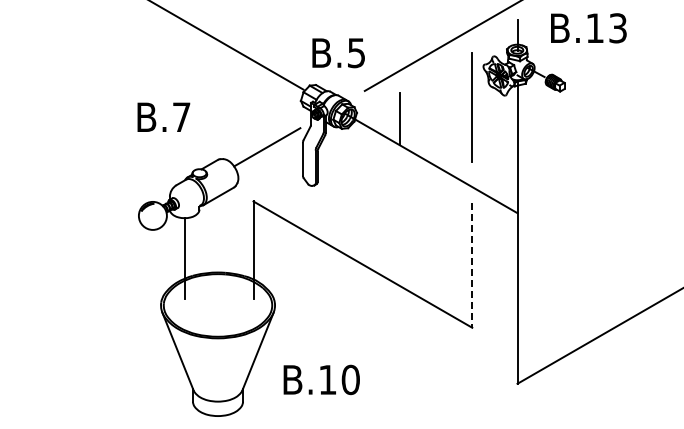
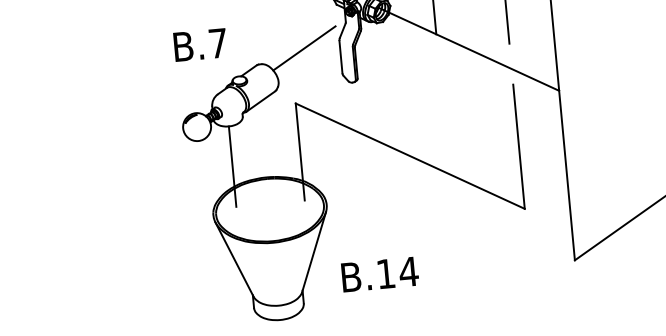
text: (163, 116) -> (200, 44), moved
line: (472, 265) -> (519, 146), dashed -> solid
text: (350, 379) -> (408, 271), B.10 -> B.14

